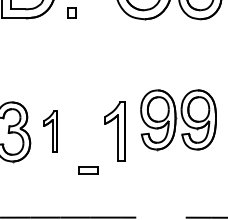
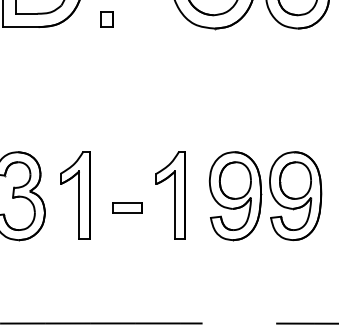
part: (178, 120) -> (265, 196), moved
part: (50, 131) -> (75, 195), size x1.43
part: (88, 170) -> (127, 208), moved

